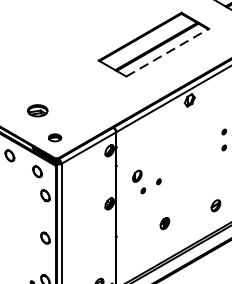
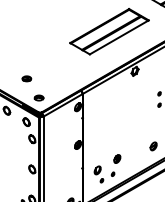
line: (167, 52) -> (119, 37), dashed -> solid
part: (37, 110) -> (26, 78), size x0.62
part: (146, 182) -> (104, 174), moved

